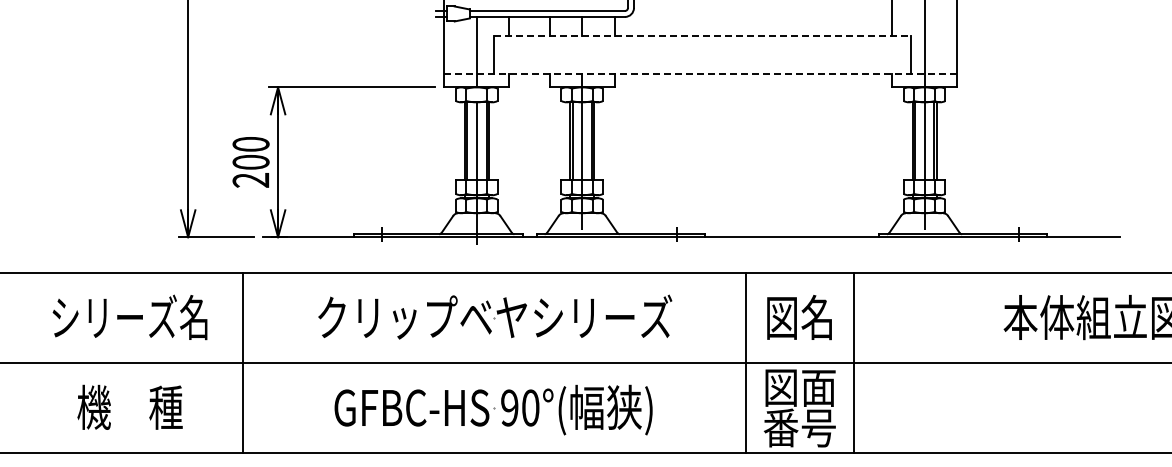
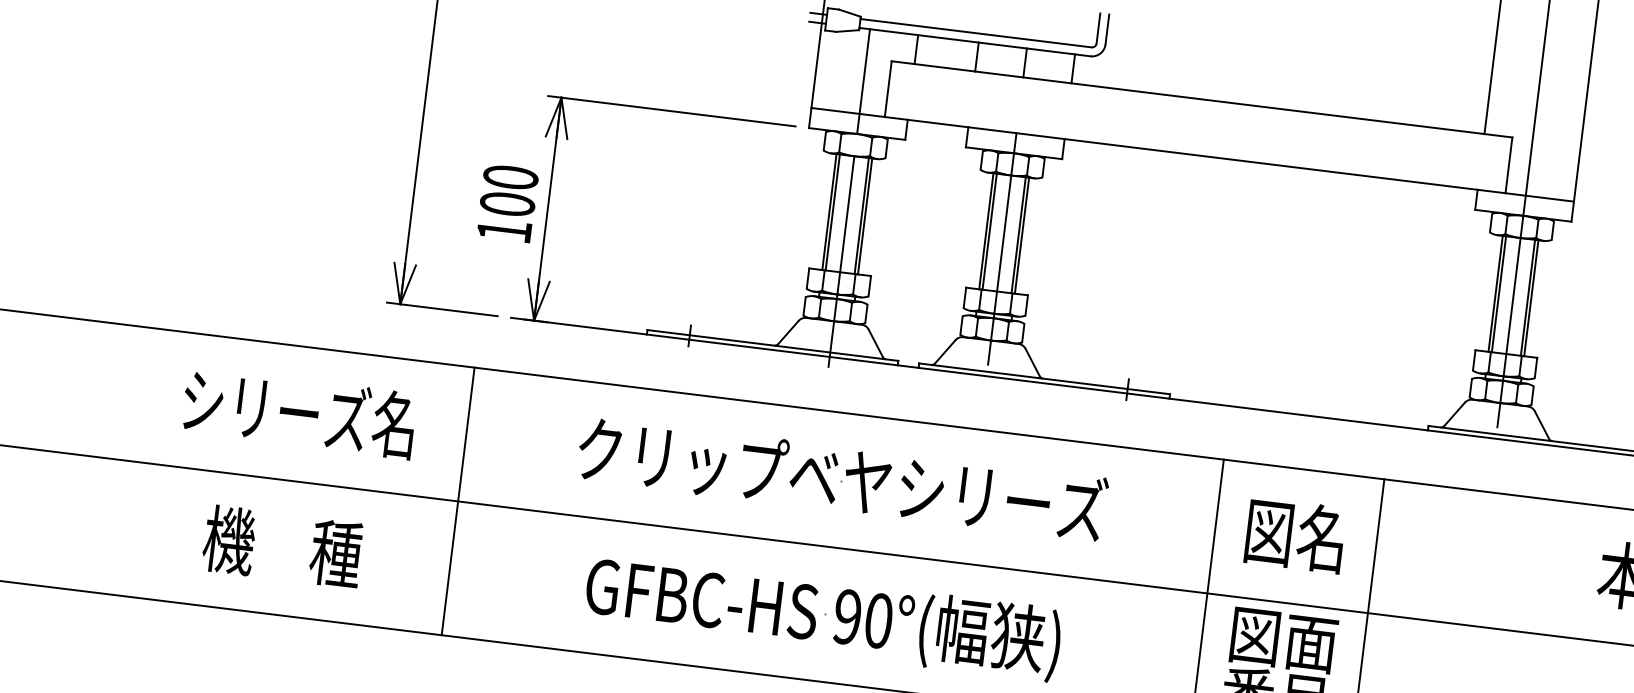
line: (702, 36) -> (1202, 99), dashed -> solid
line: (700, 73) -> (1192, 154), dashed -> solid
text: (250, 180) -> (503, 231), 200 -> 100

